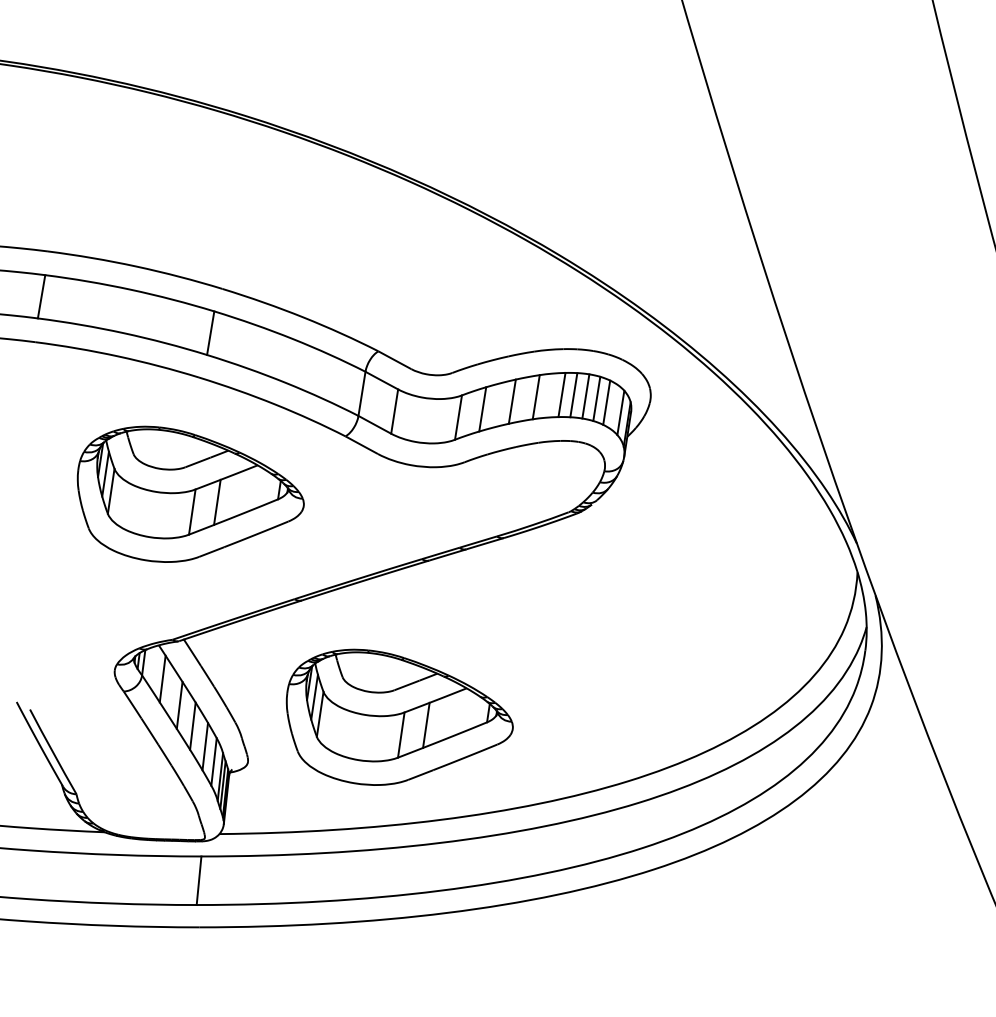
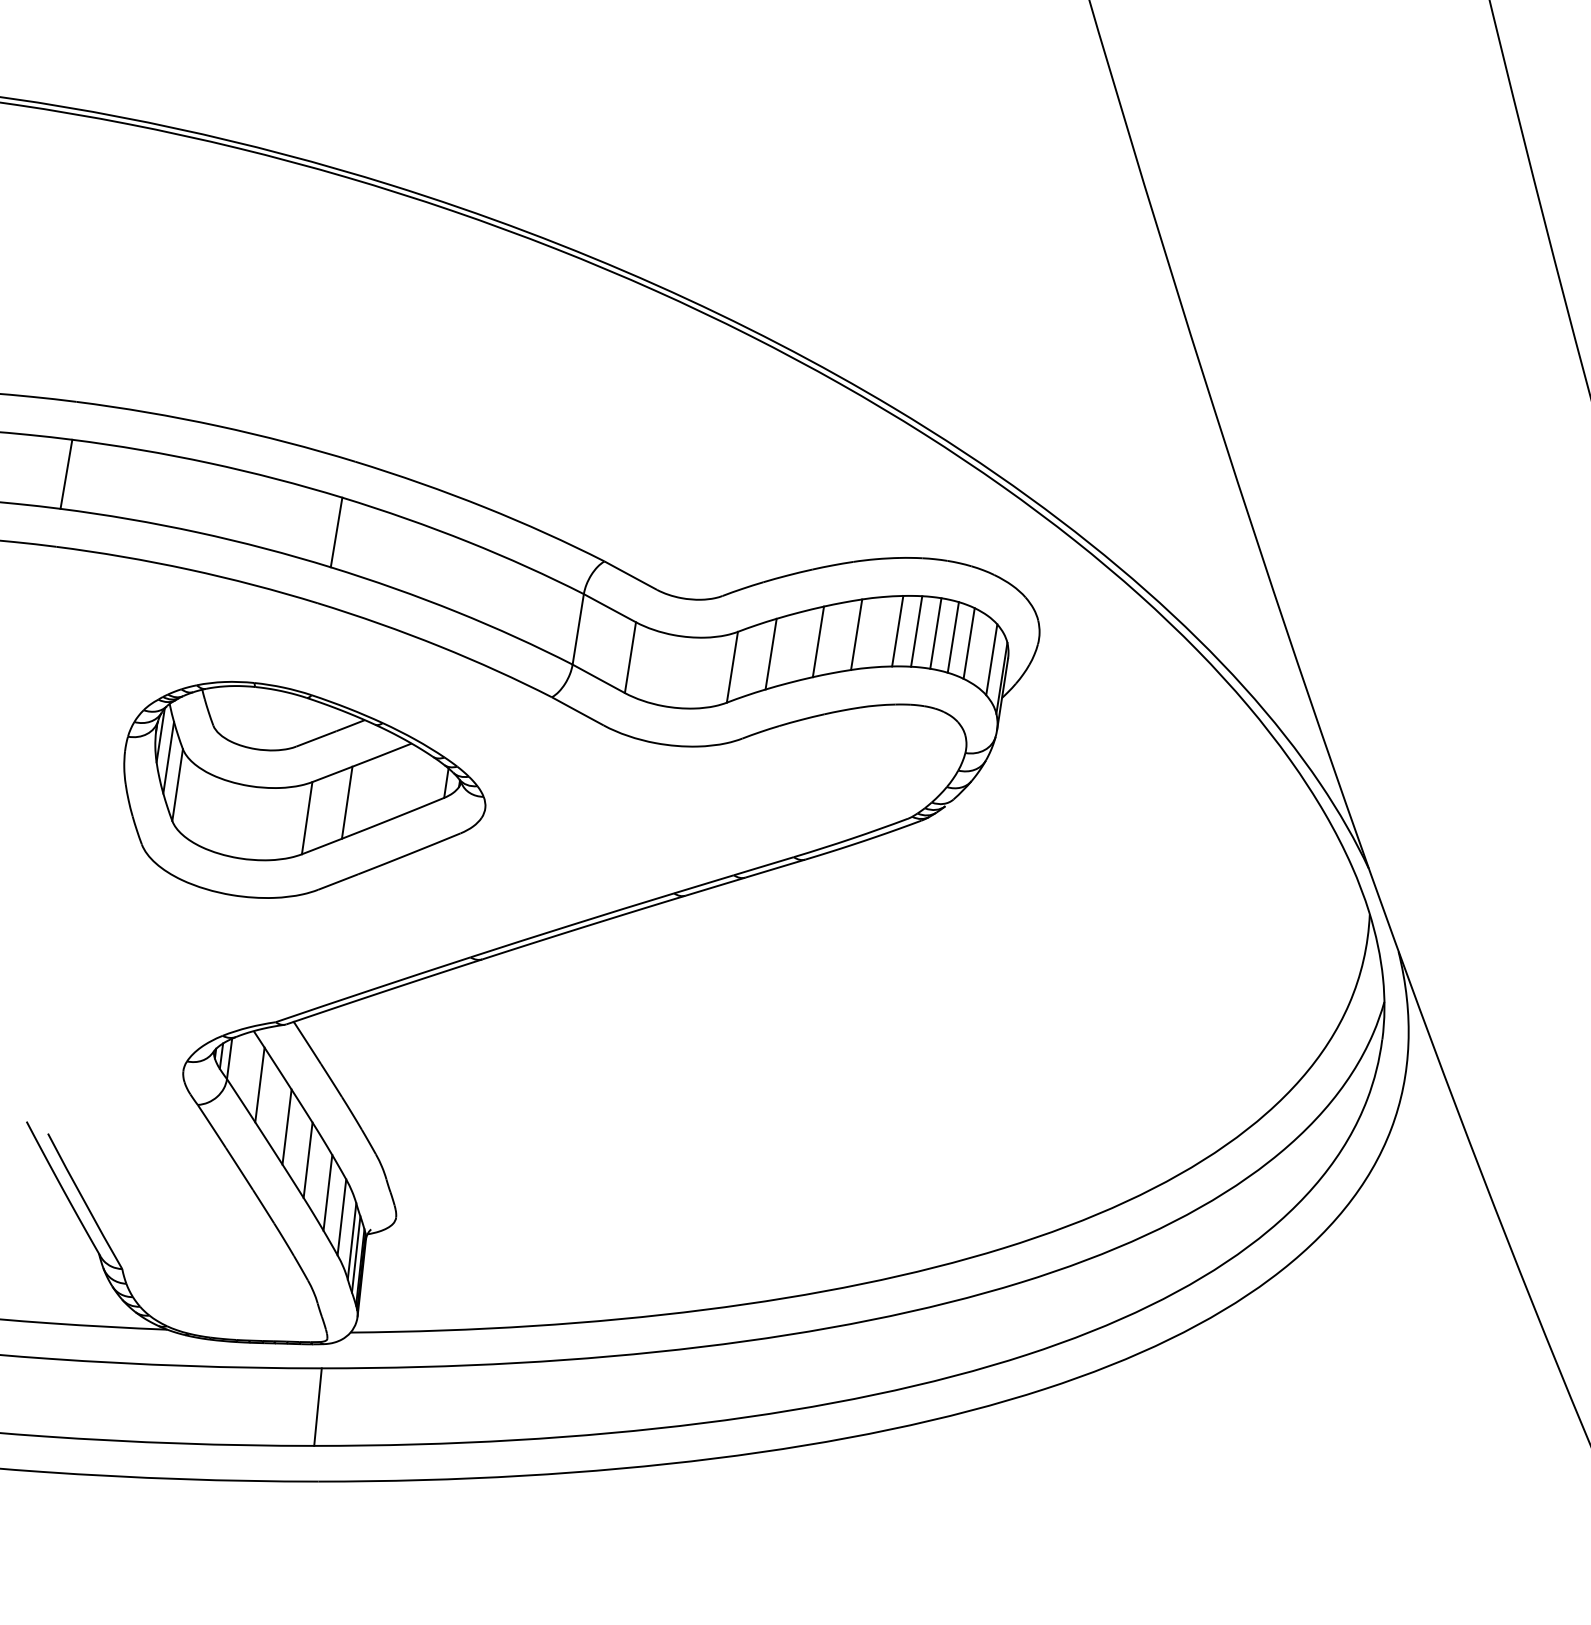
part: (399, 716) -> (638, 1144), removed

